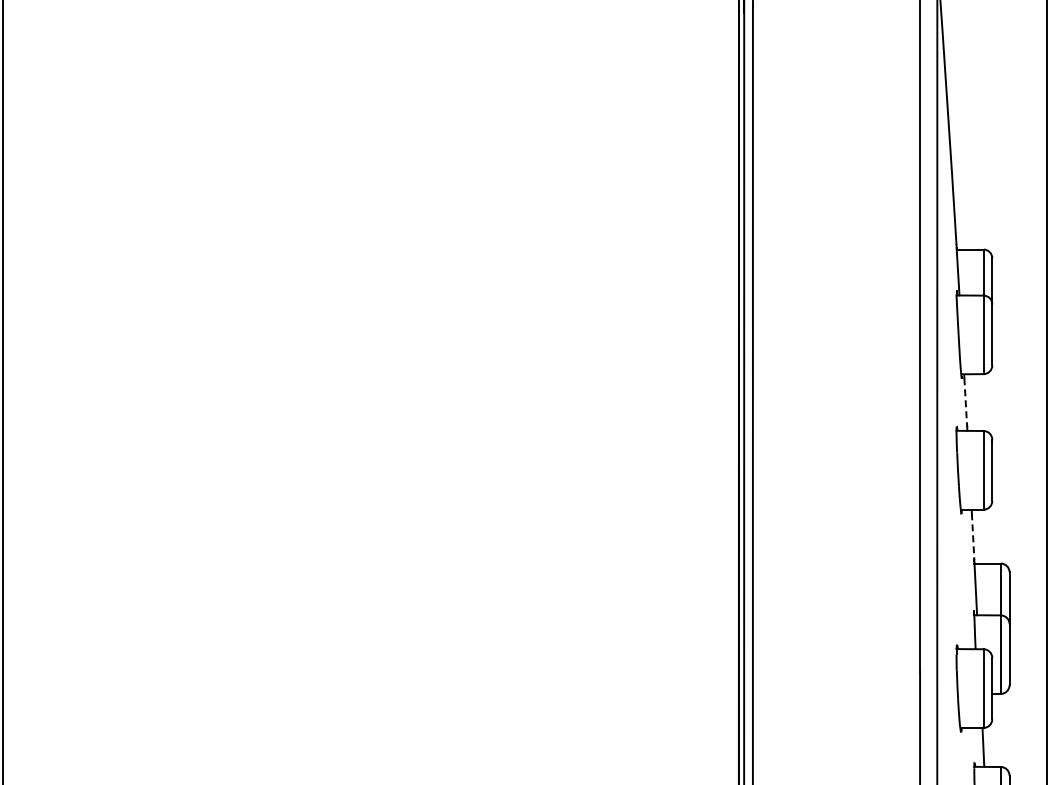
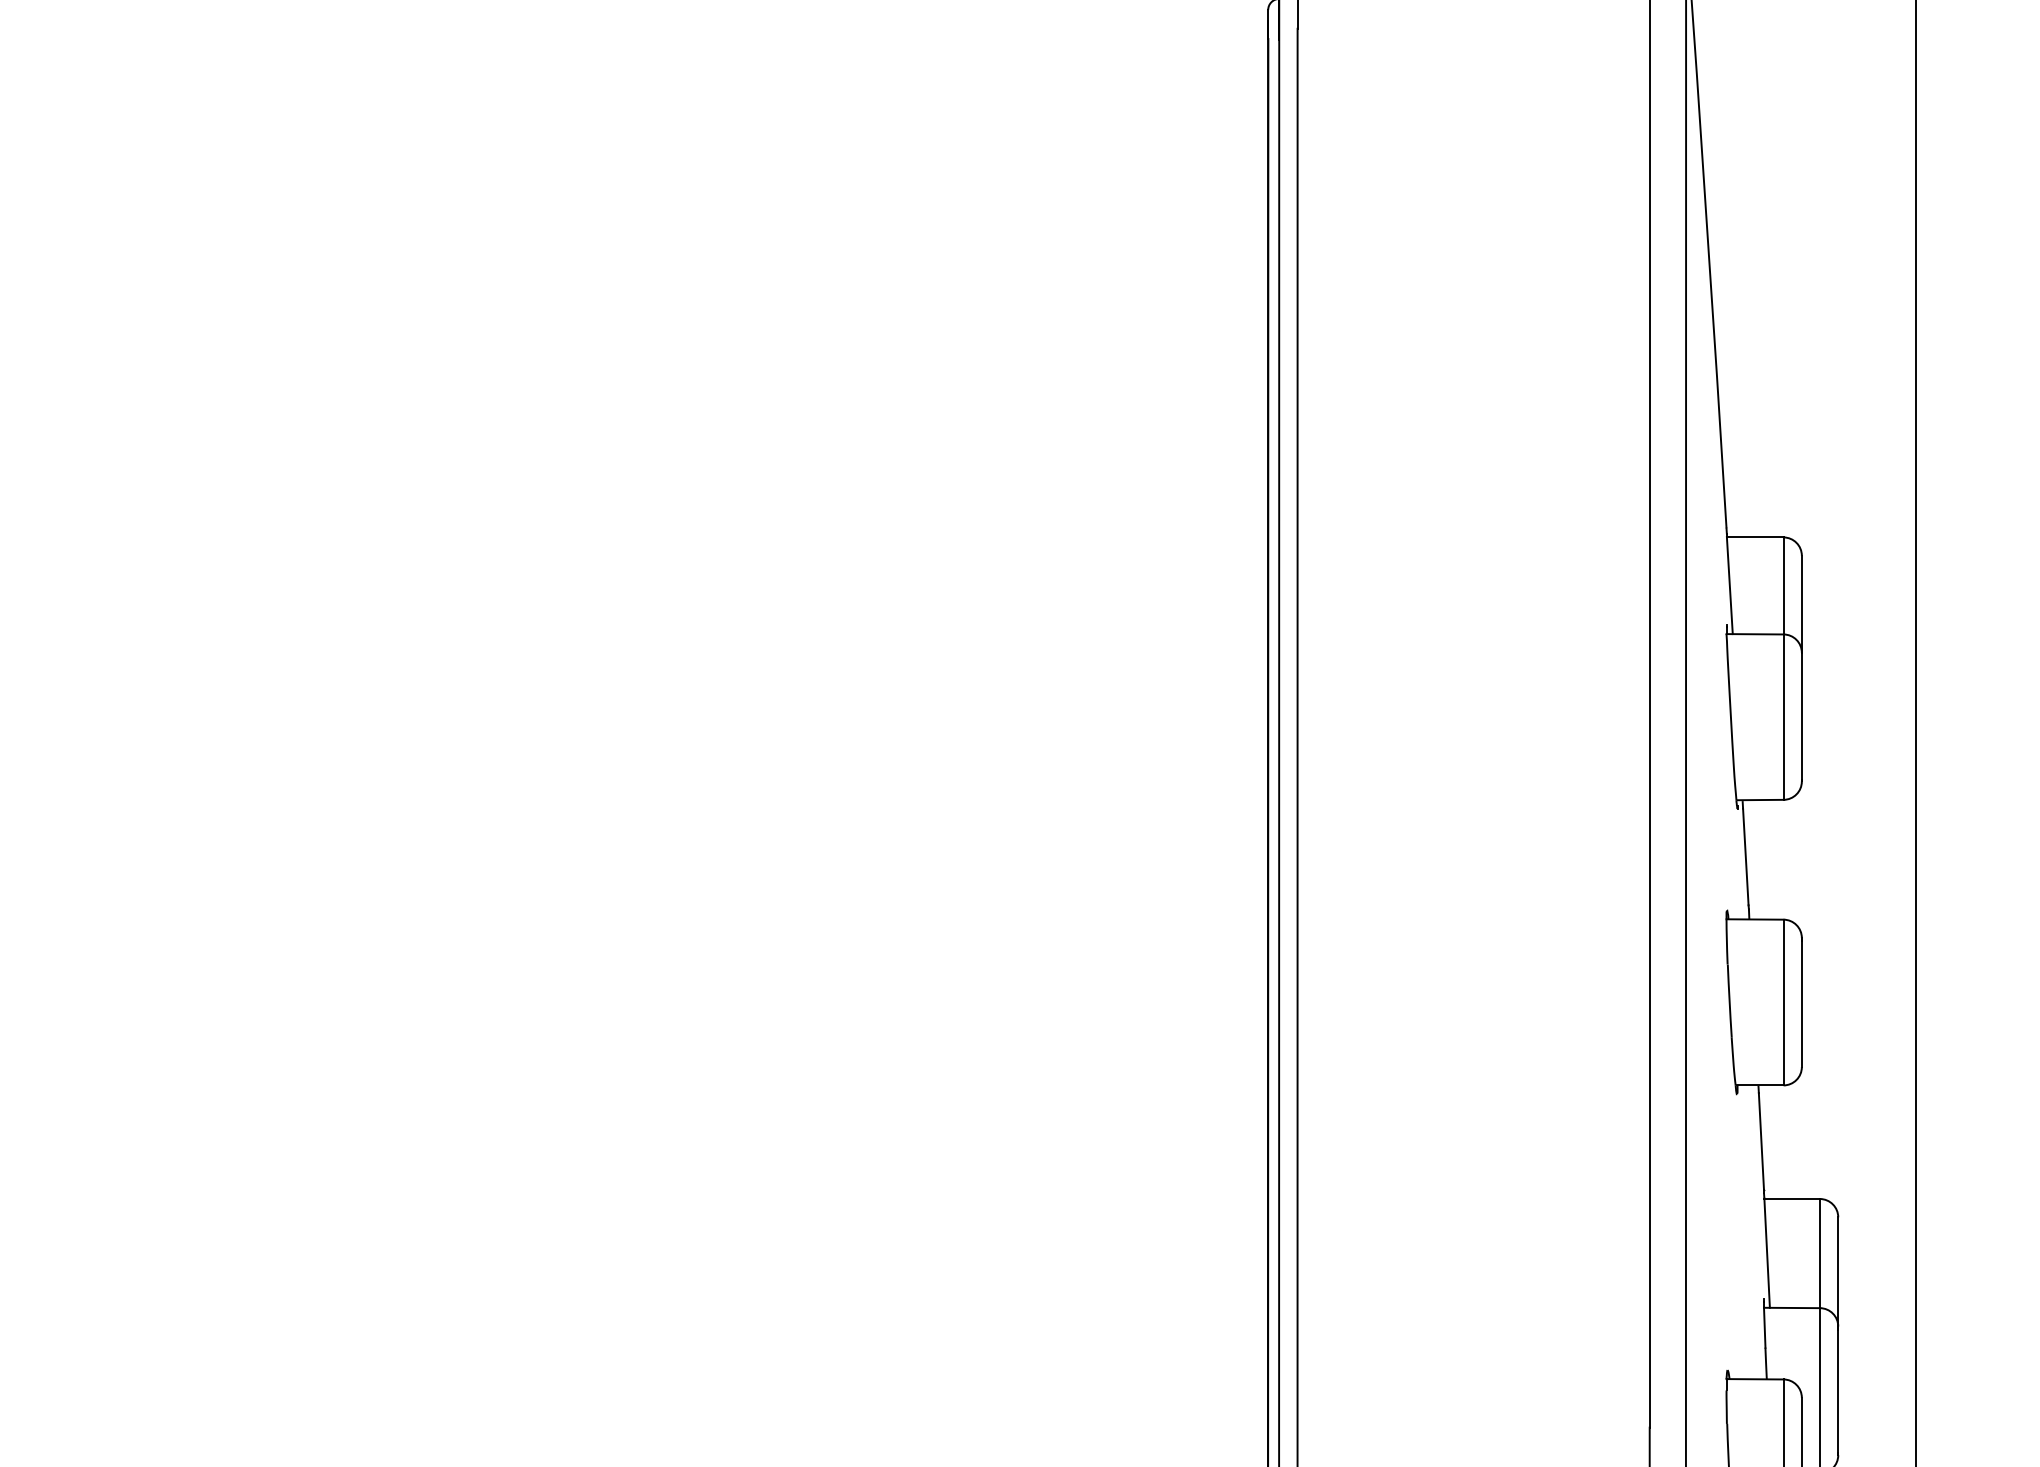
line: (965, 401) -> (1745, 857), dashed -> solid
line: (973, 536) -> (1762, 1141), dashed -> solid

